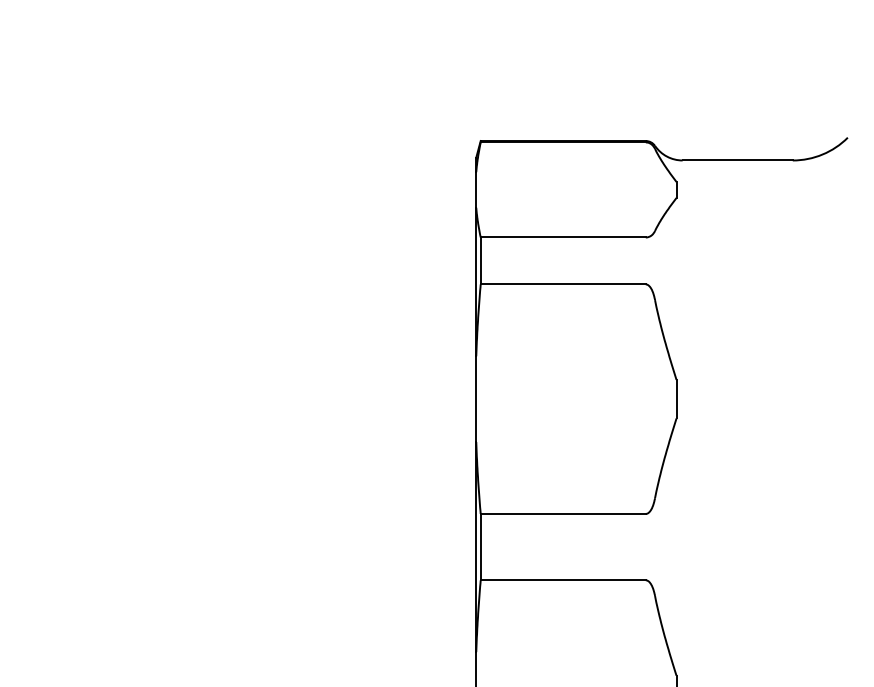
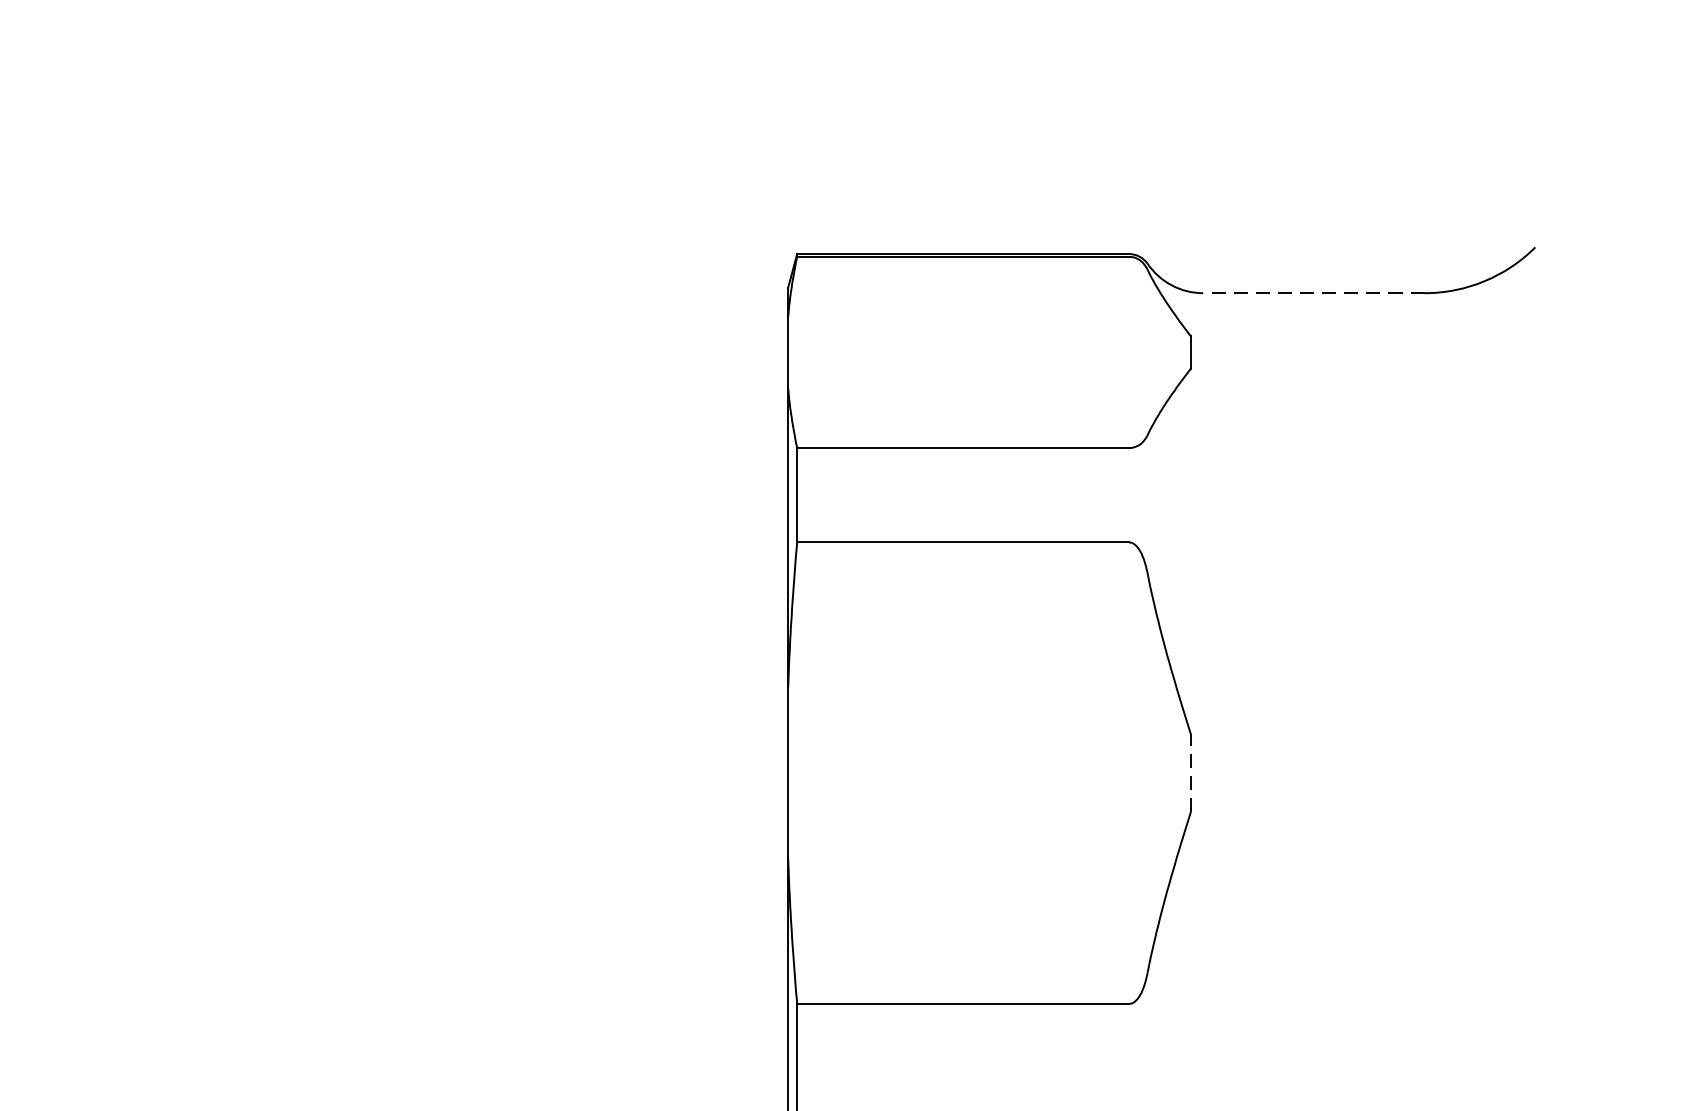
line: (737, 160) -> (1313, 293), solid -> dashed
line: (676, 398) -> (1190, 771), solid -> dashed

